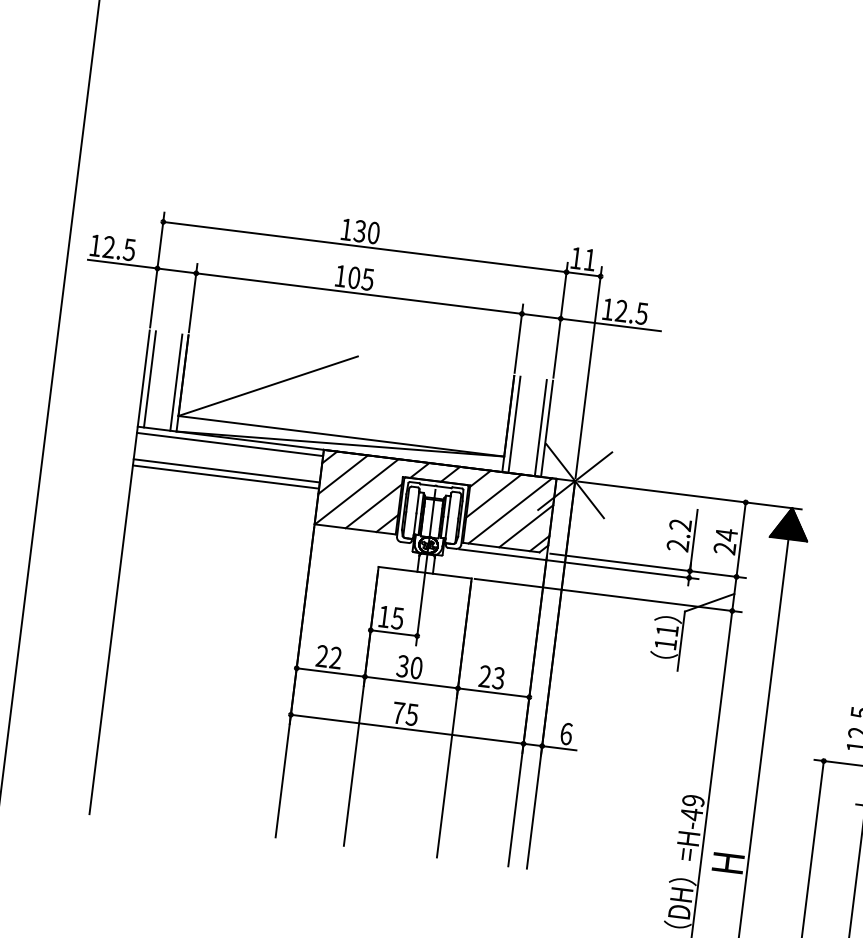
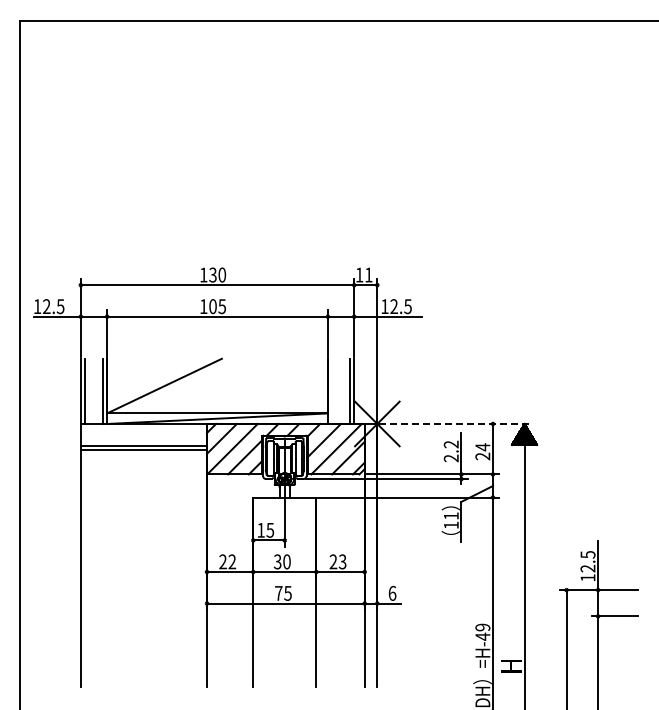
line: (515, 423) -> (332, 390), removed
line: (229, 444) -> (143, 428), removed
line: (690, 494) -> (455, 423), solid -> dashed

